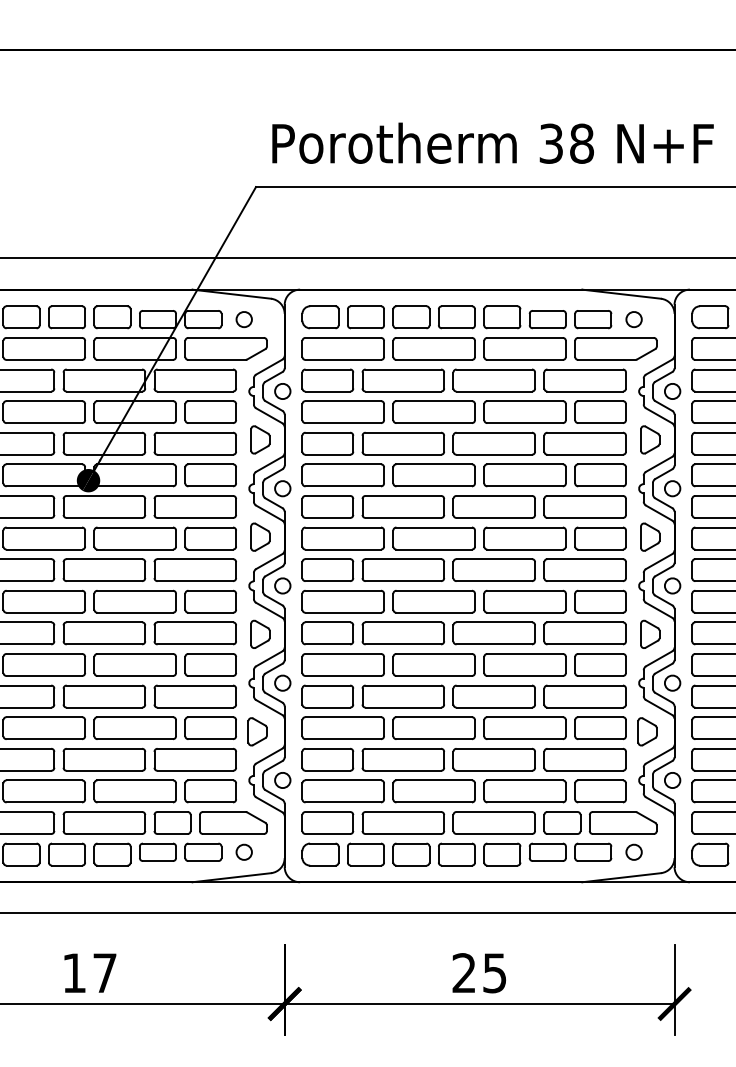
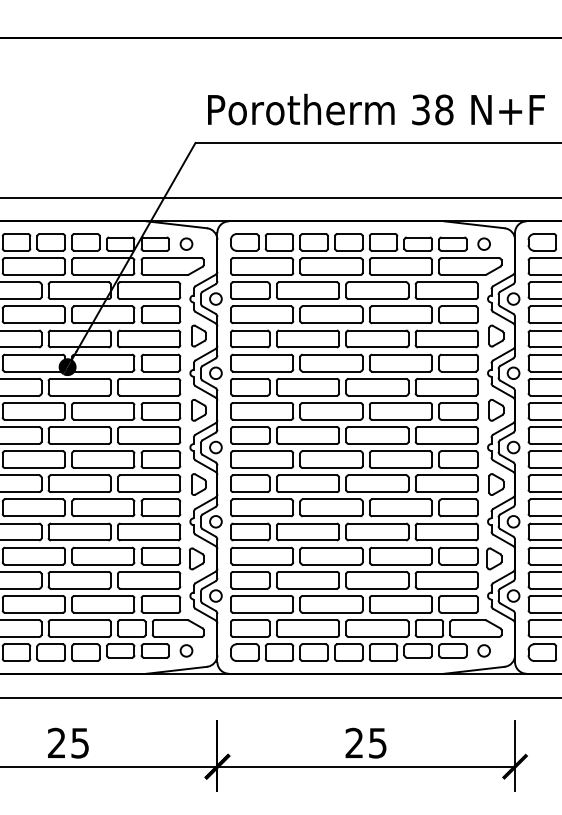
text: (89, 972) -> (68, 742), 17 -> 25

